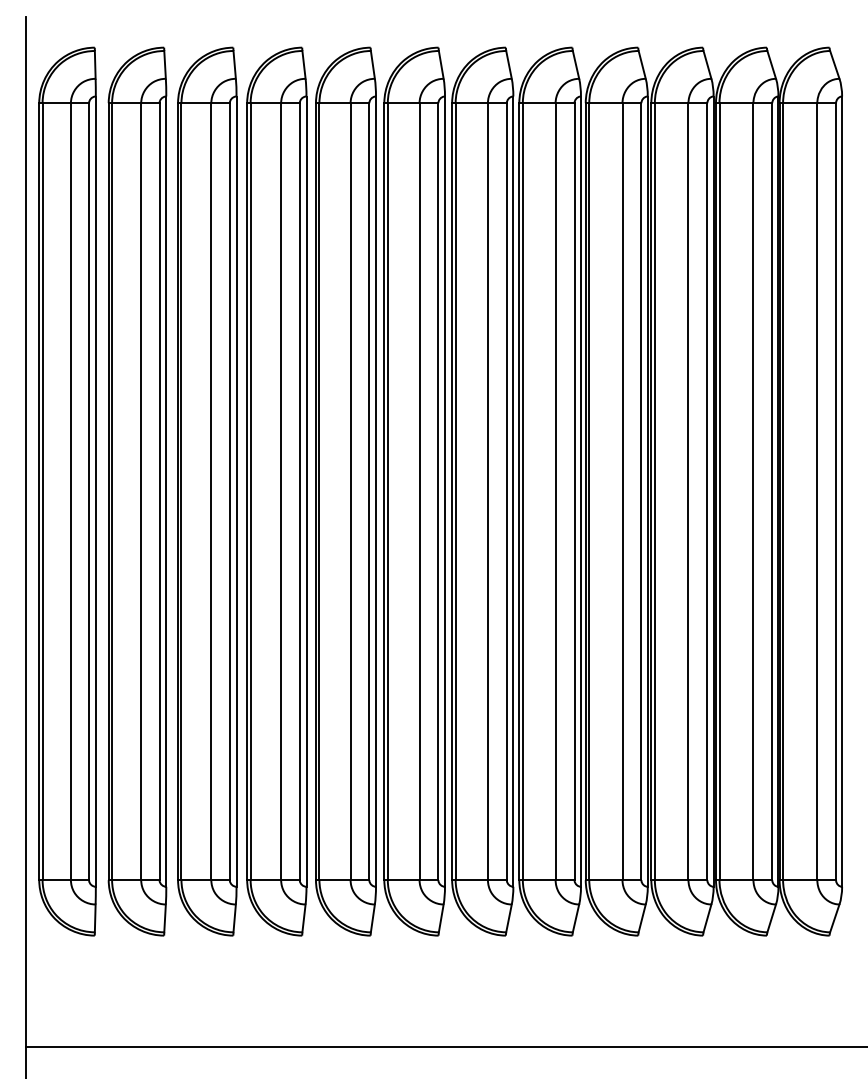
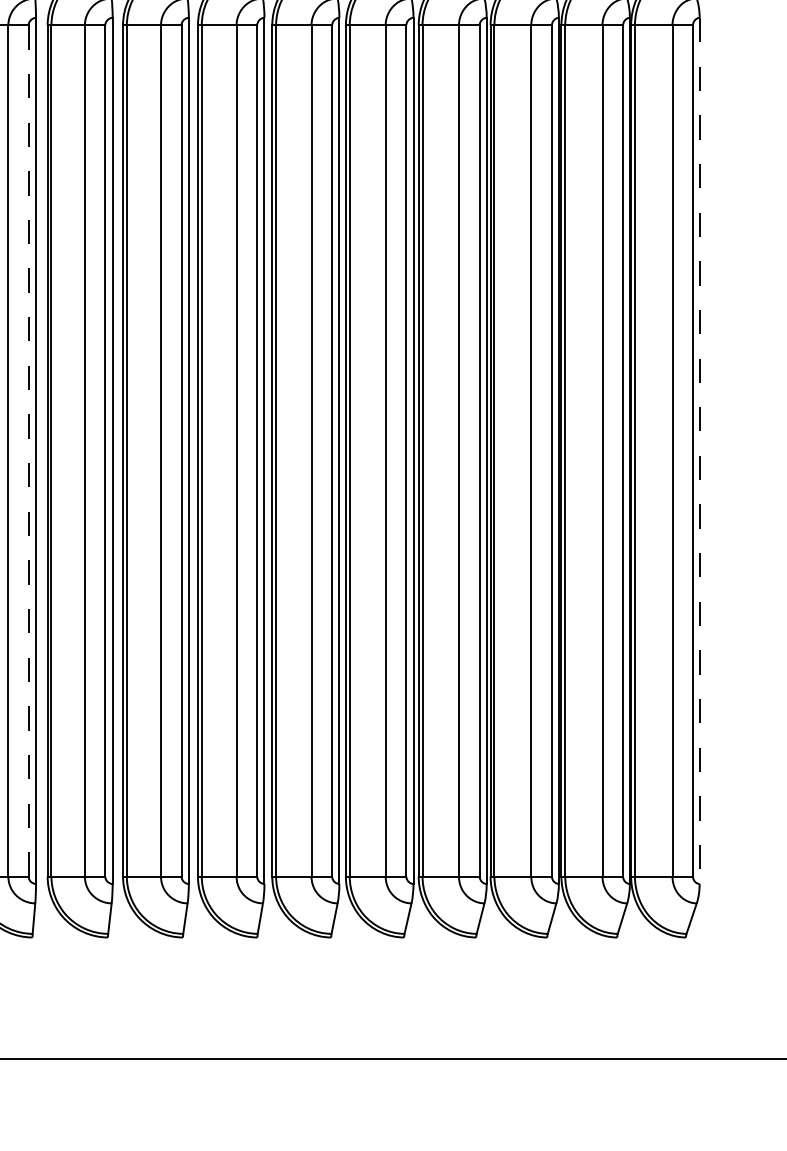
line: (229, 491) -> (28, 450), solid -> dashed
line: (842, 492) -> (700, 451), solid -> dashed

